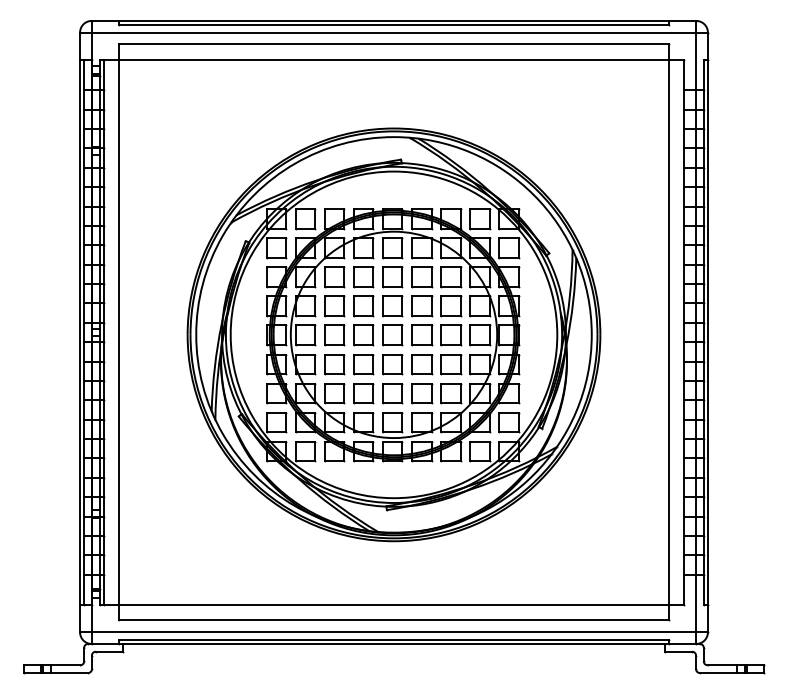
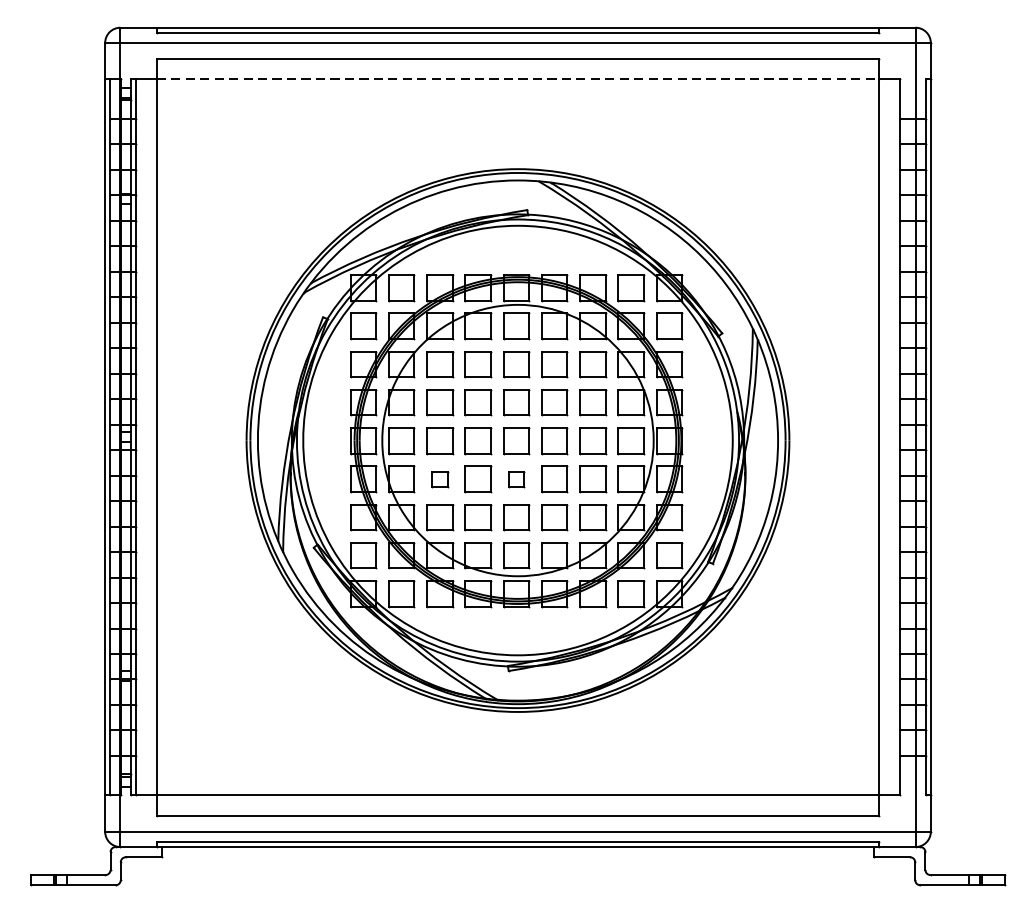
line: (393, 60) -> (517, 79), solid -> dashed
part: (334, 364) -> (439, 479), size x0.6
part: (392, 364) -> (516, 479), size x0.6

